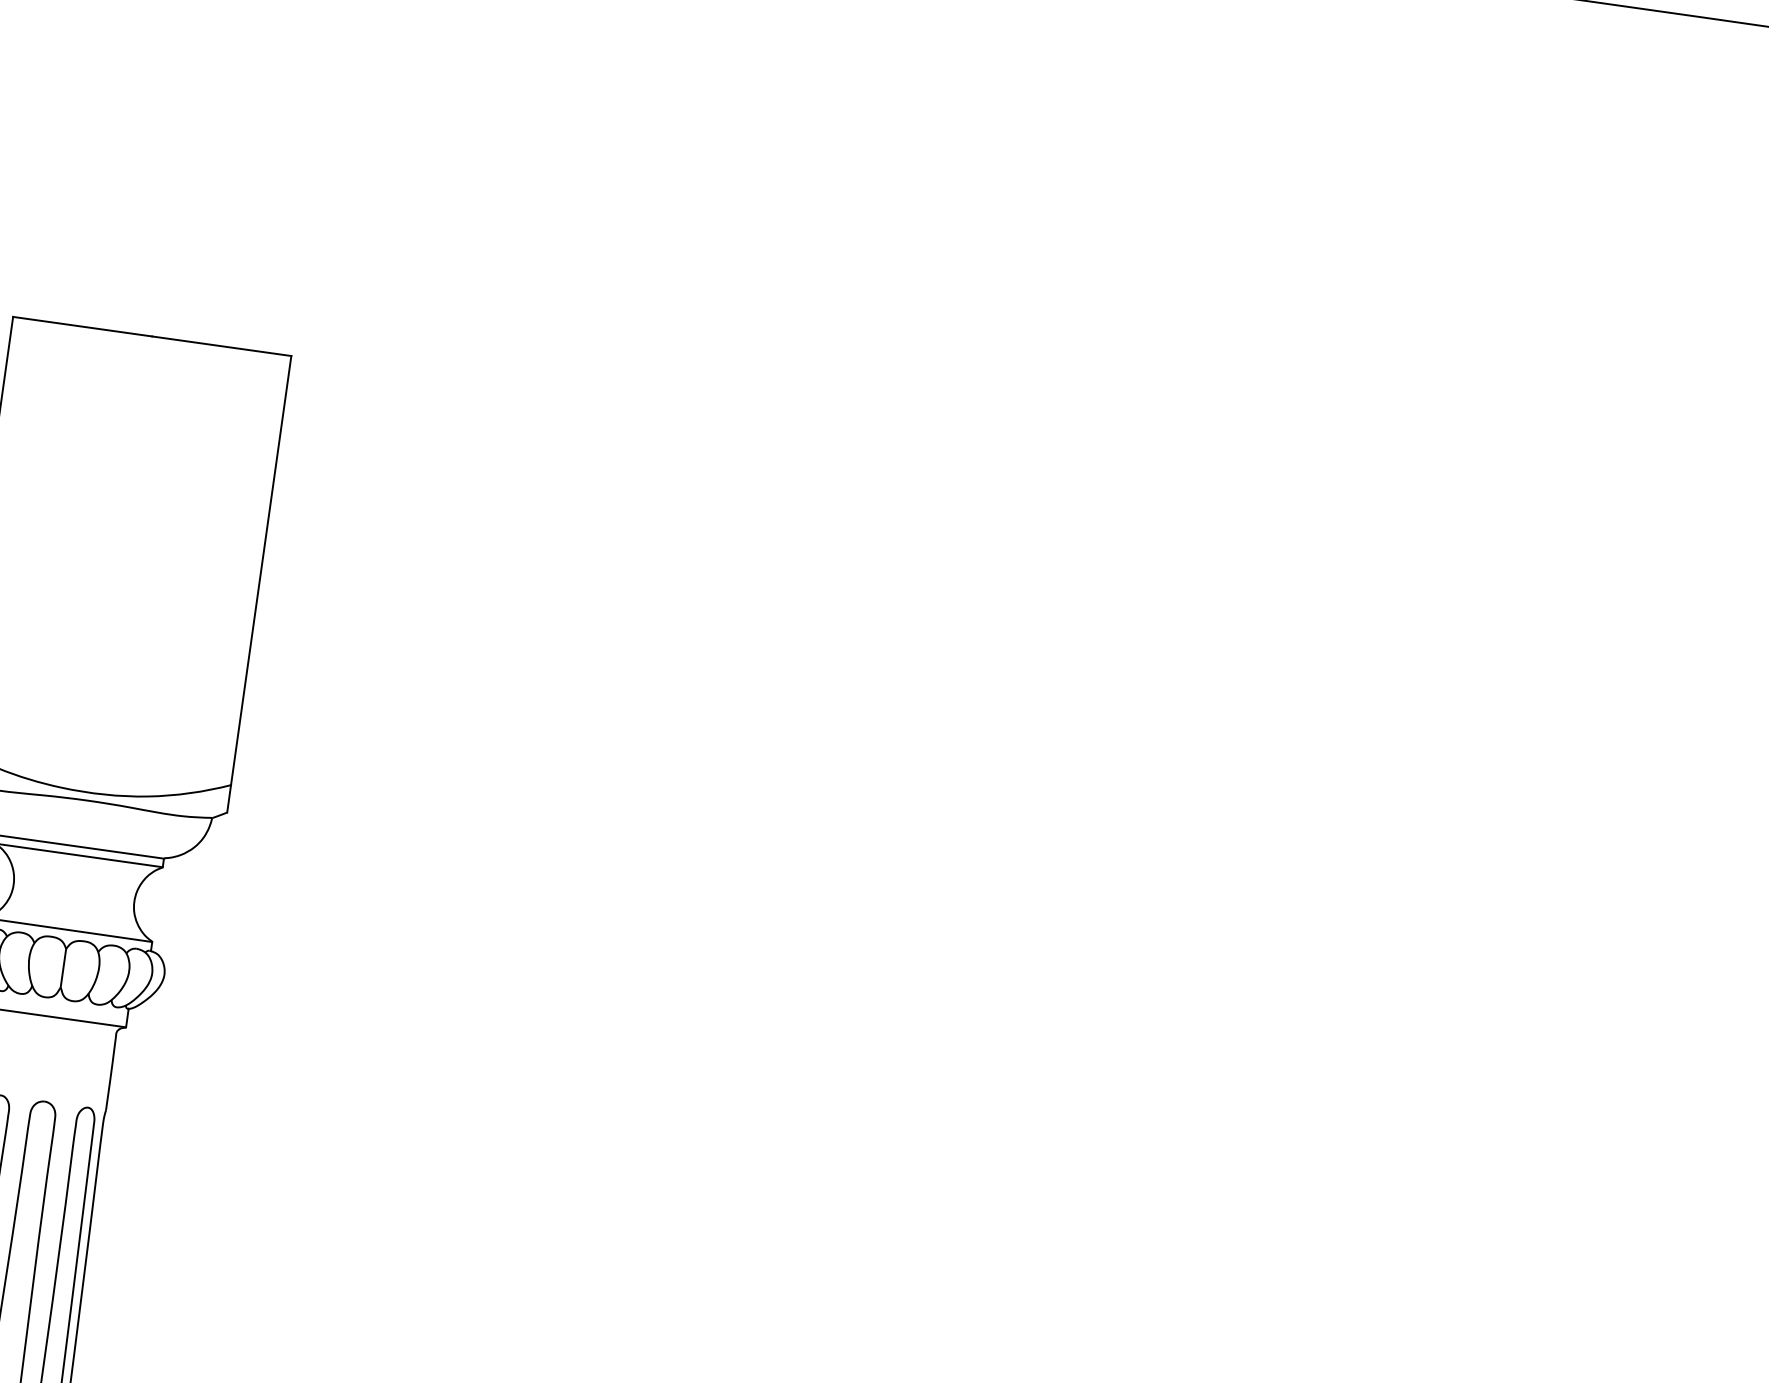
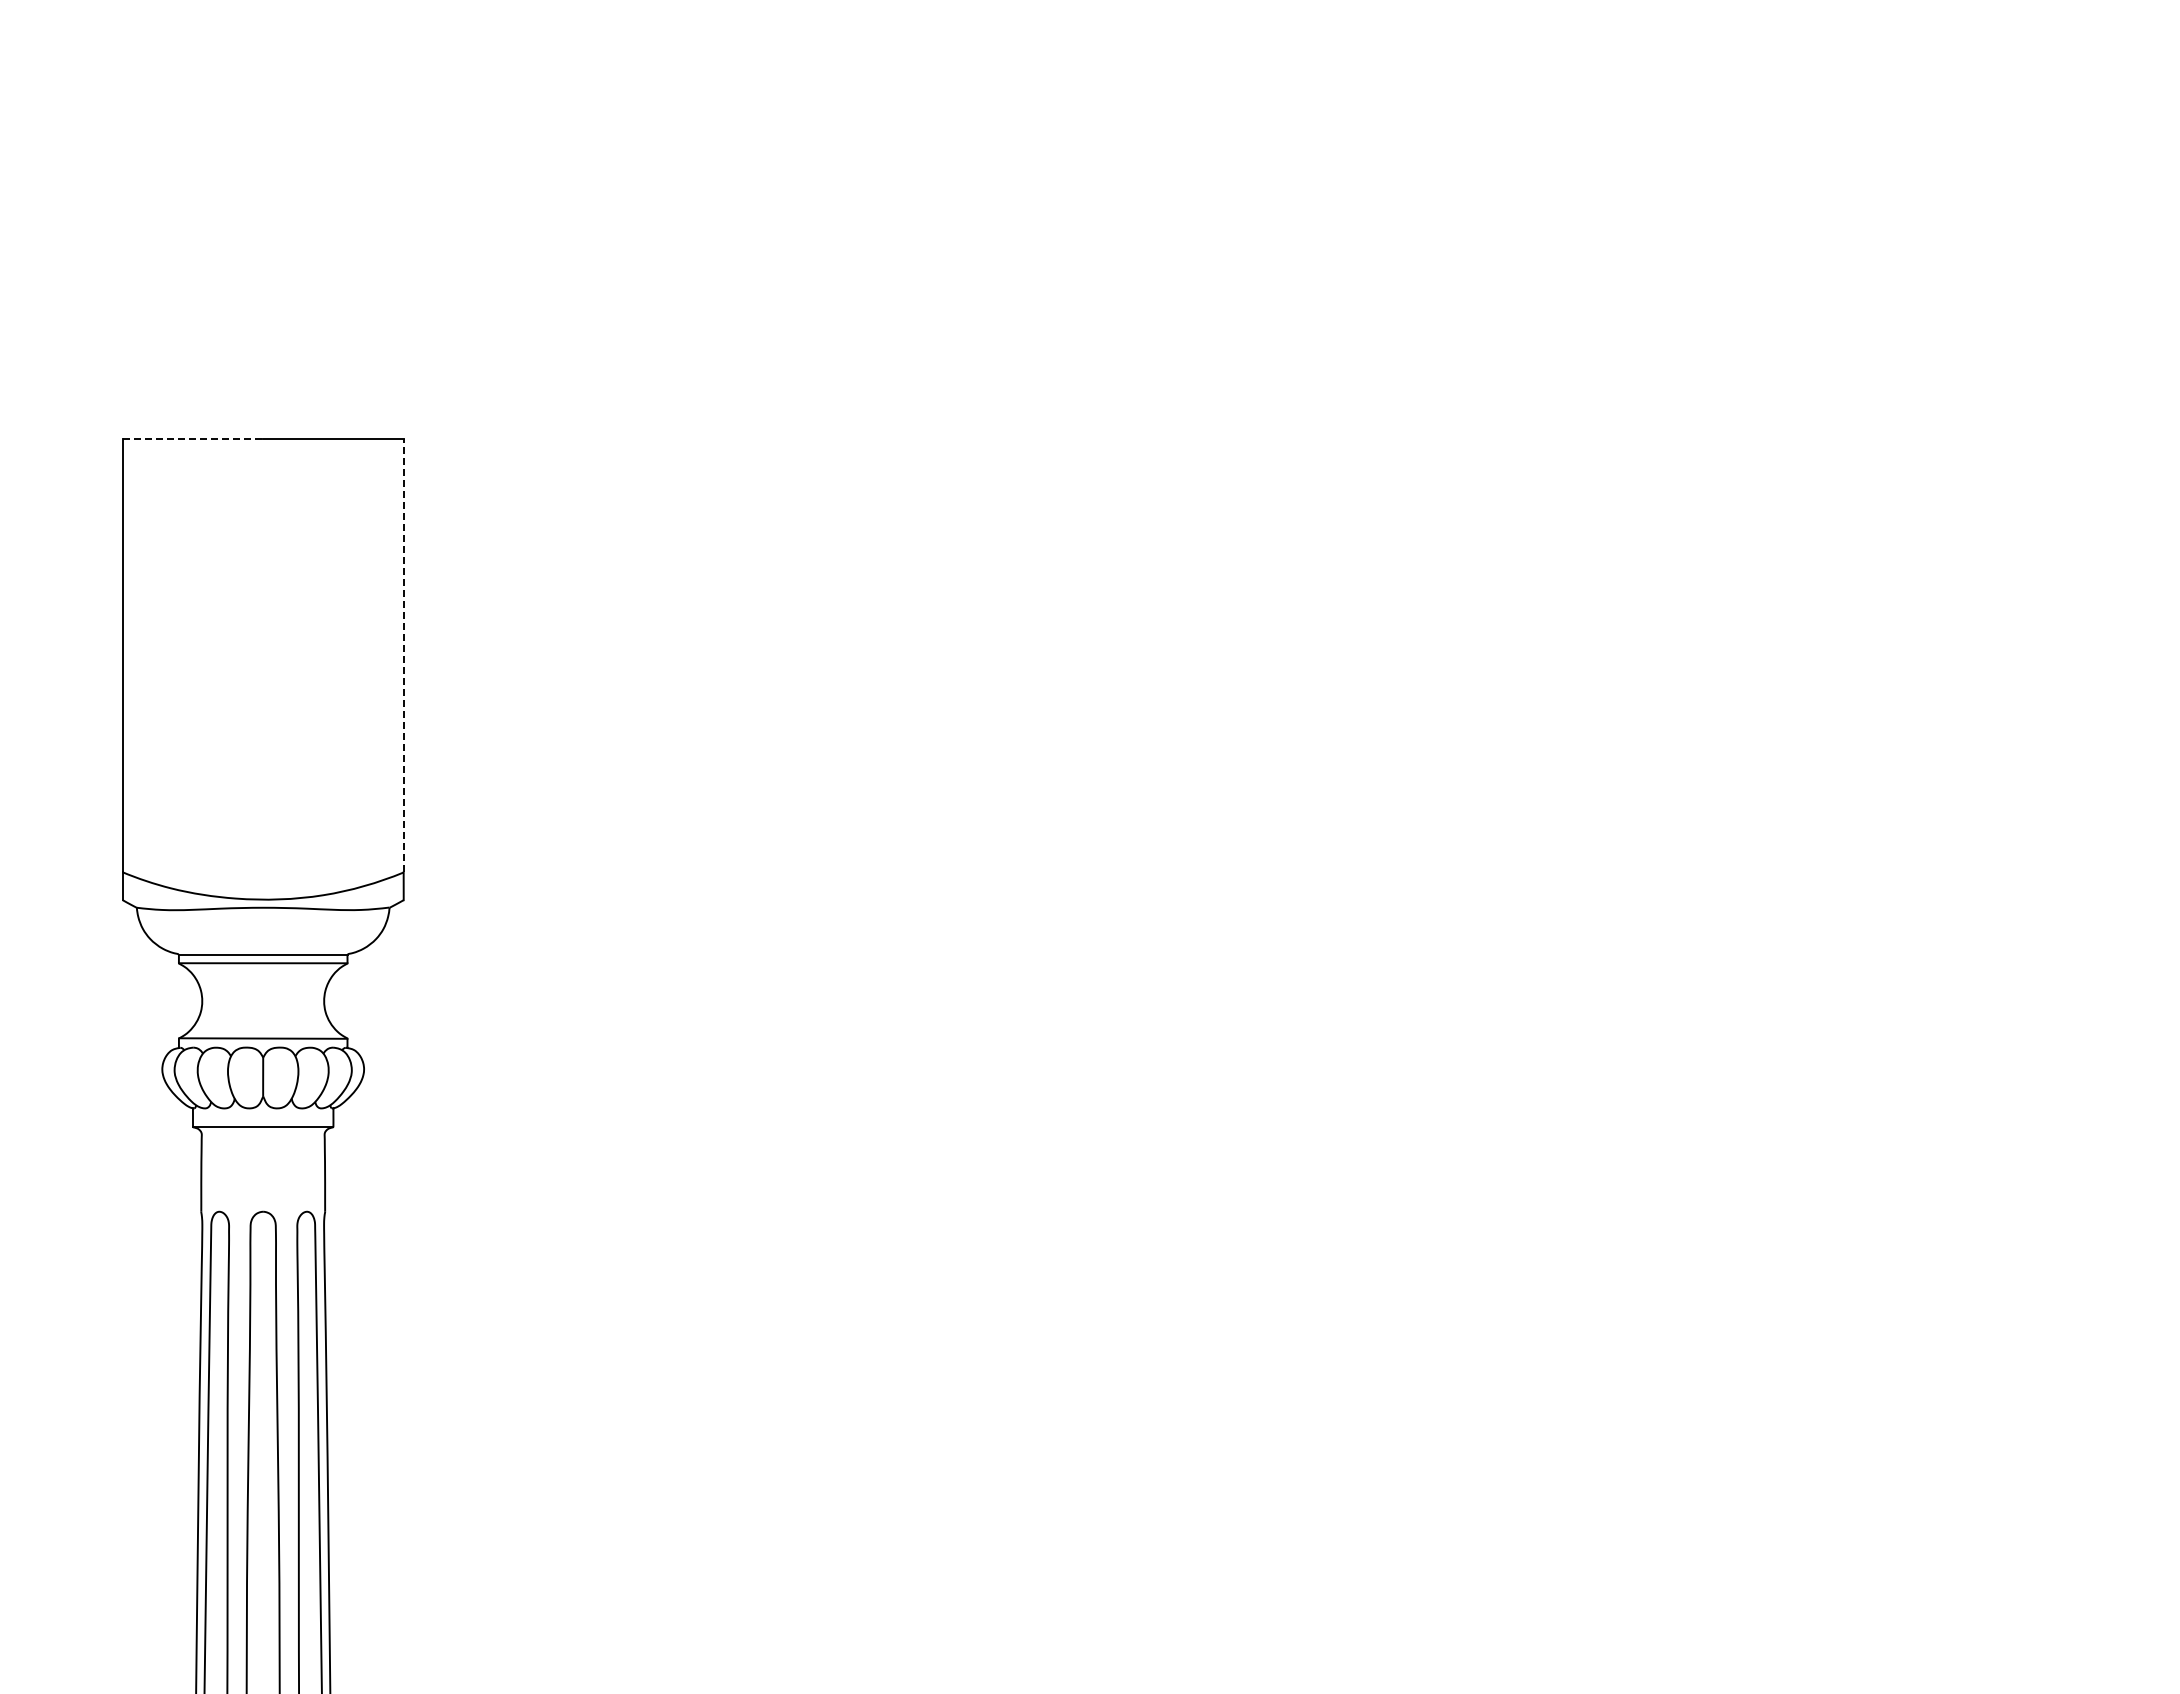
line: (83, 327) -> (193, 439), solid -> dashed
line: (261, 570) -> (403, 655), solid -> dashed

